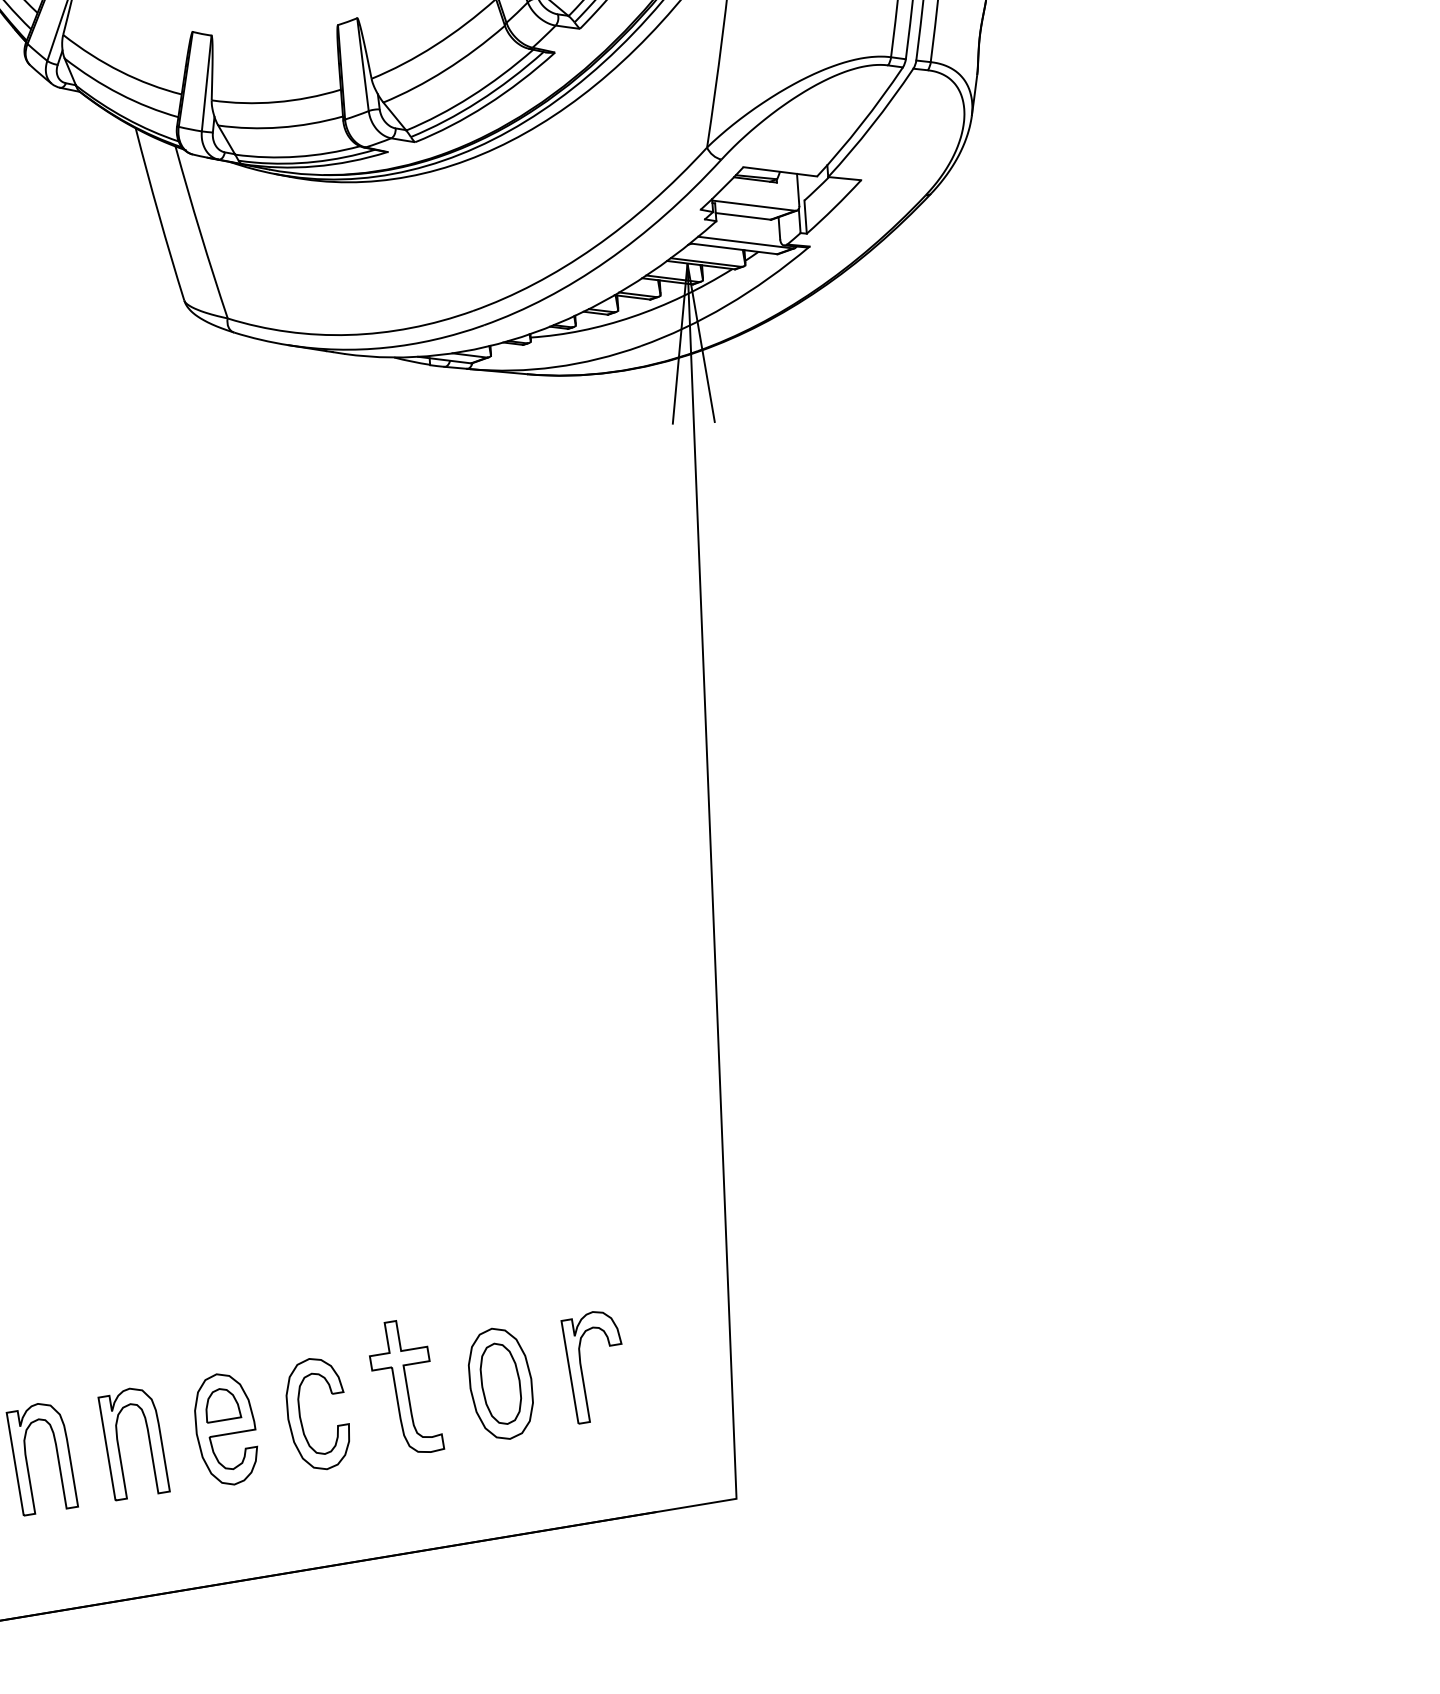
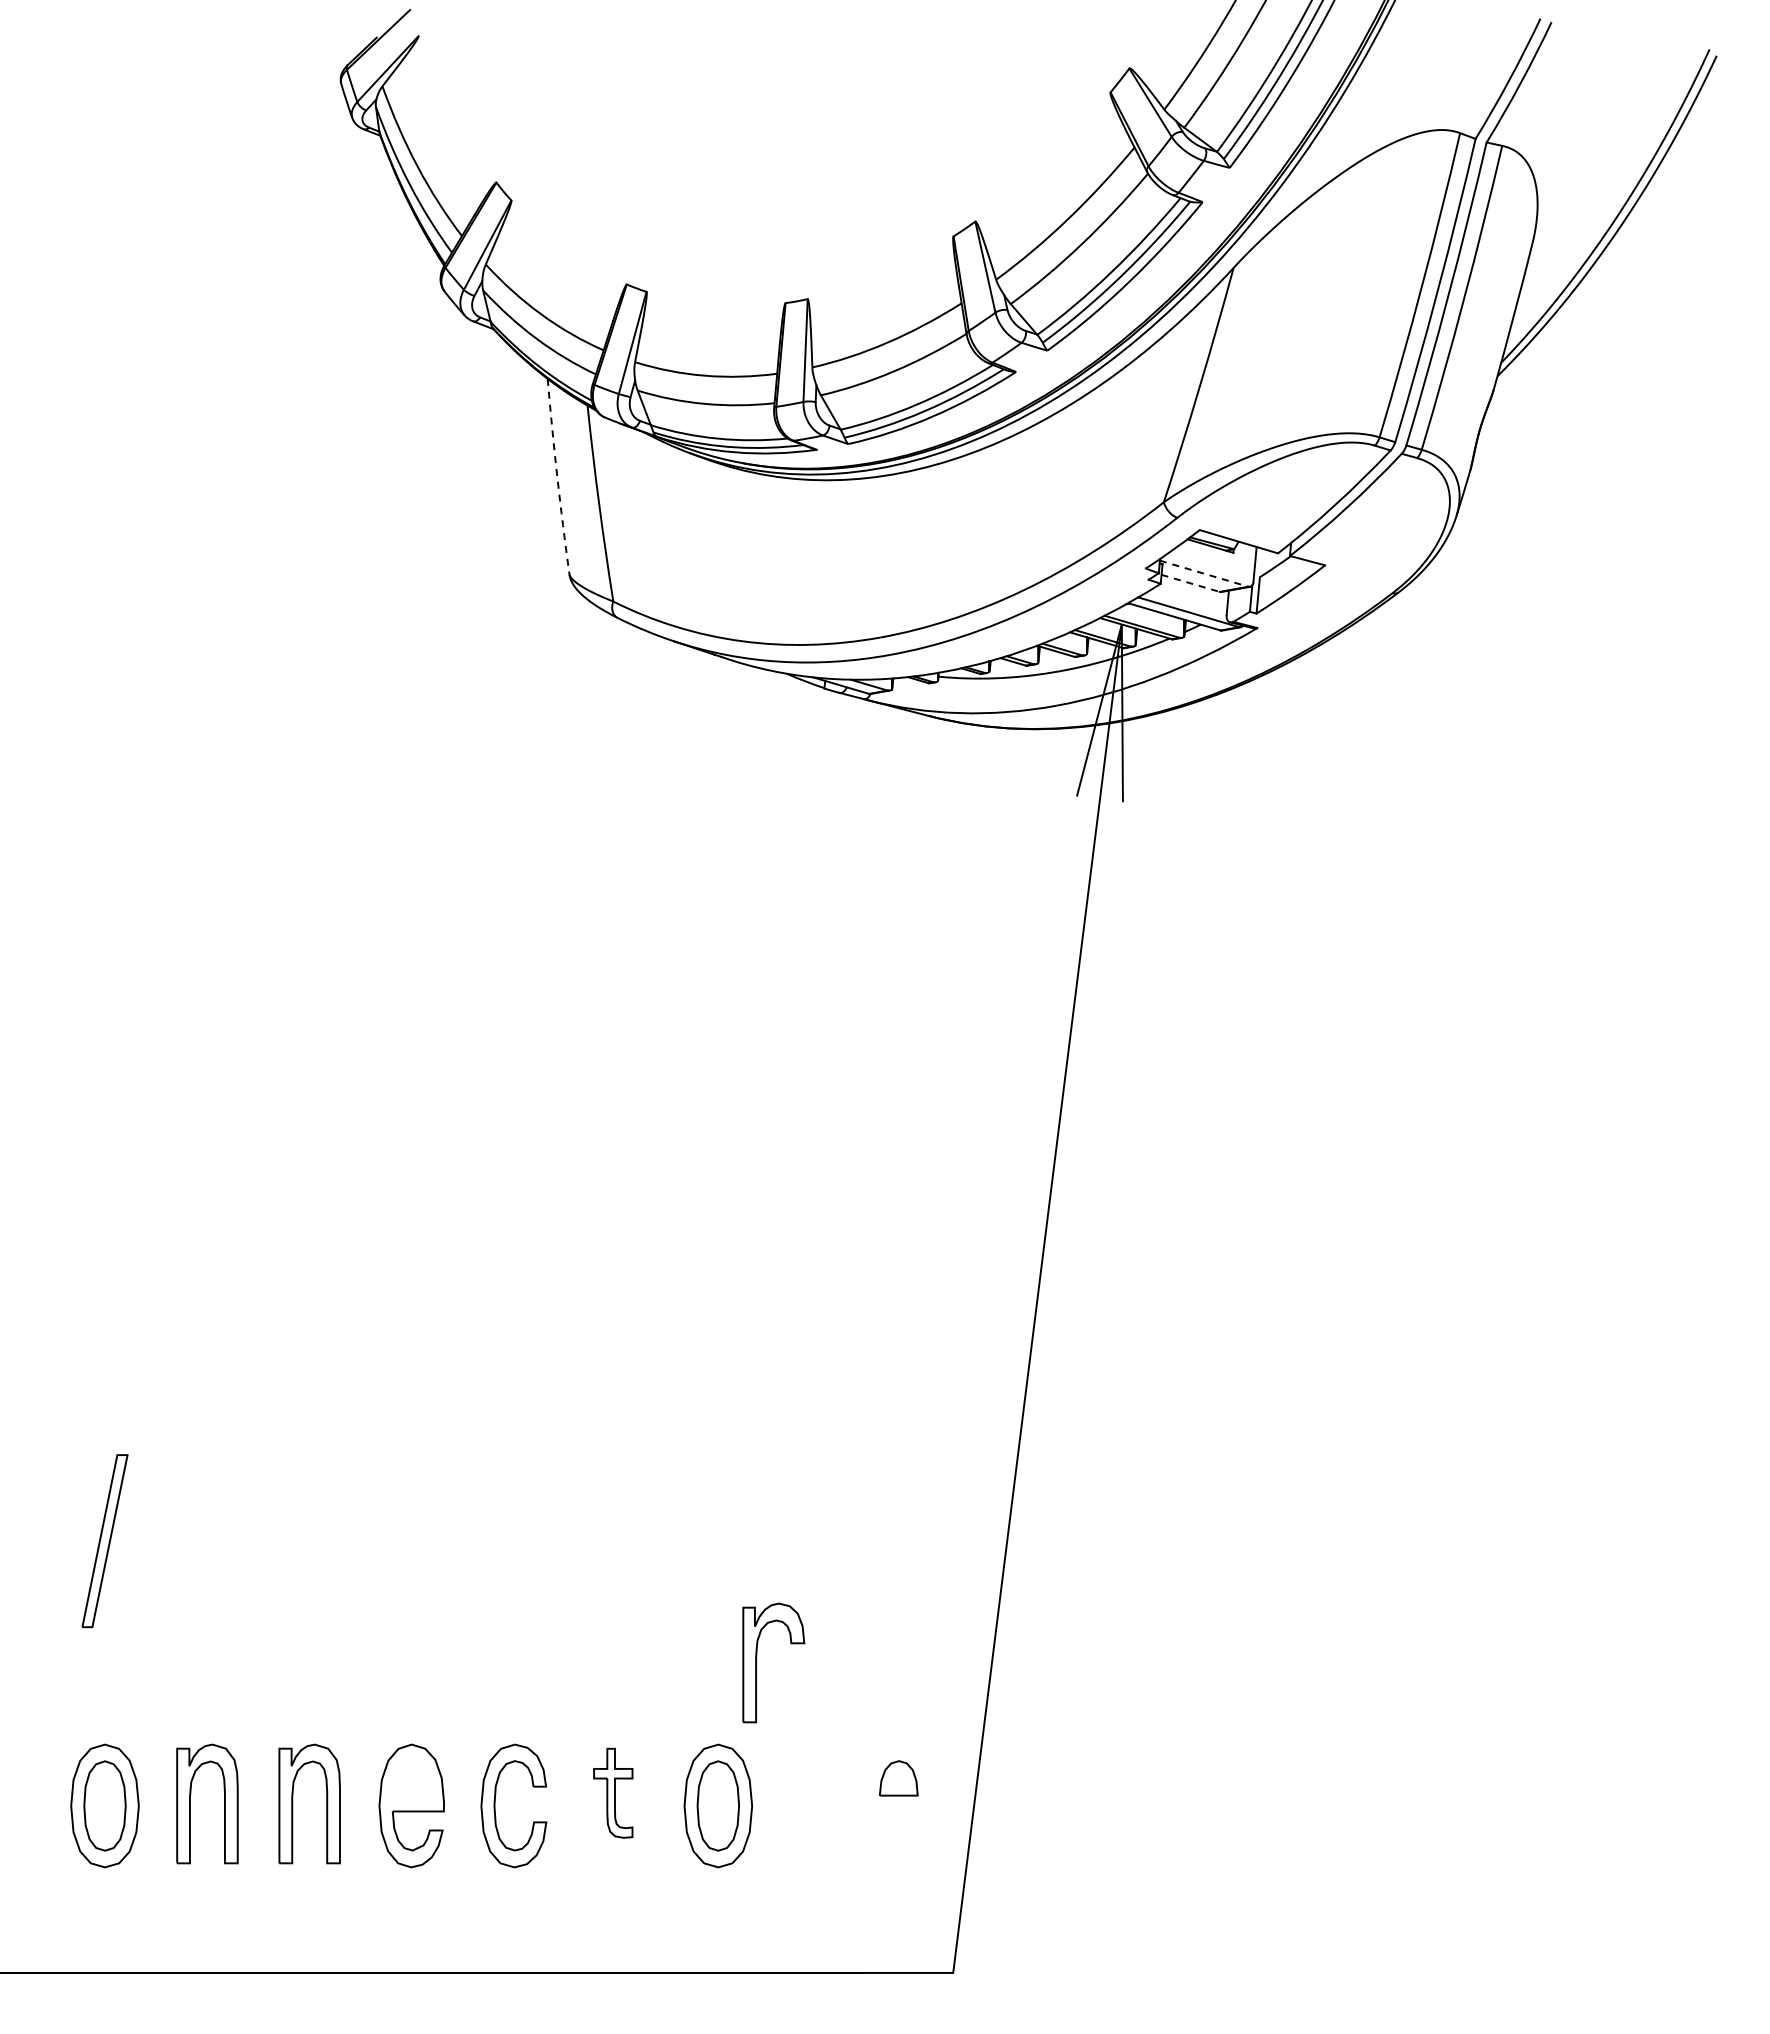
line: (754, 205) -> (1204, 573), solid -> dashed
arc: (159, 214) -> (557, 476), solid -> dashed
line: (743, 216) -> (1191, 583), solid -> dashed
part: (581, 1368) -> (756, 1662), moved
part: (404, 1388) -> (613, 1793), size x0.6
part: (221, 1404) -> (898, 1778), moved

